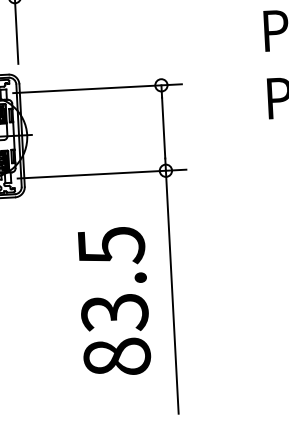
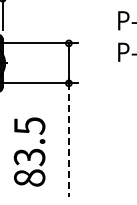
line: (171, 293) -> (68, 140), solid -> dashed
text: (113, 300) -> (29, 151), moved

